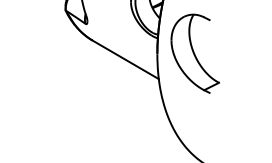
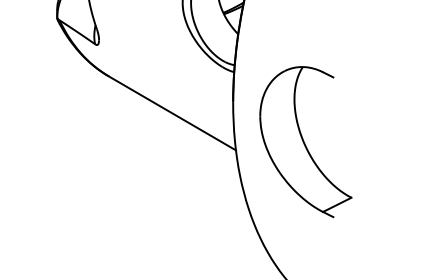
part: (194, 53) -> (304, 141), moved

